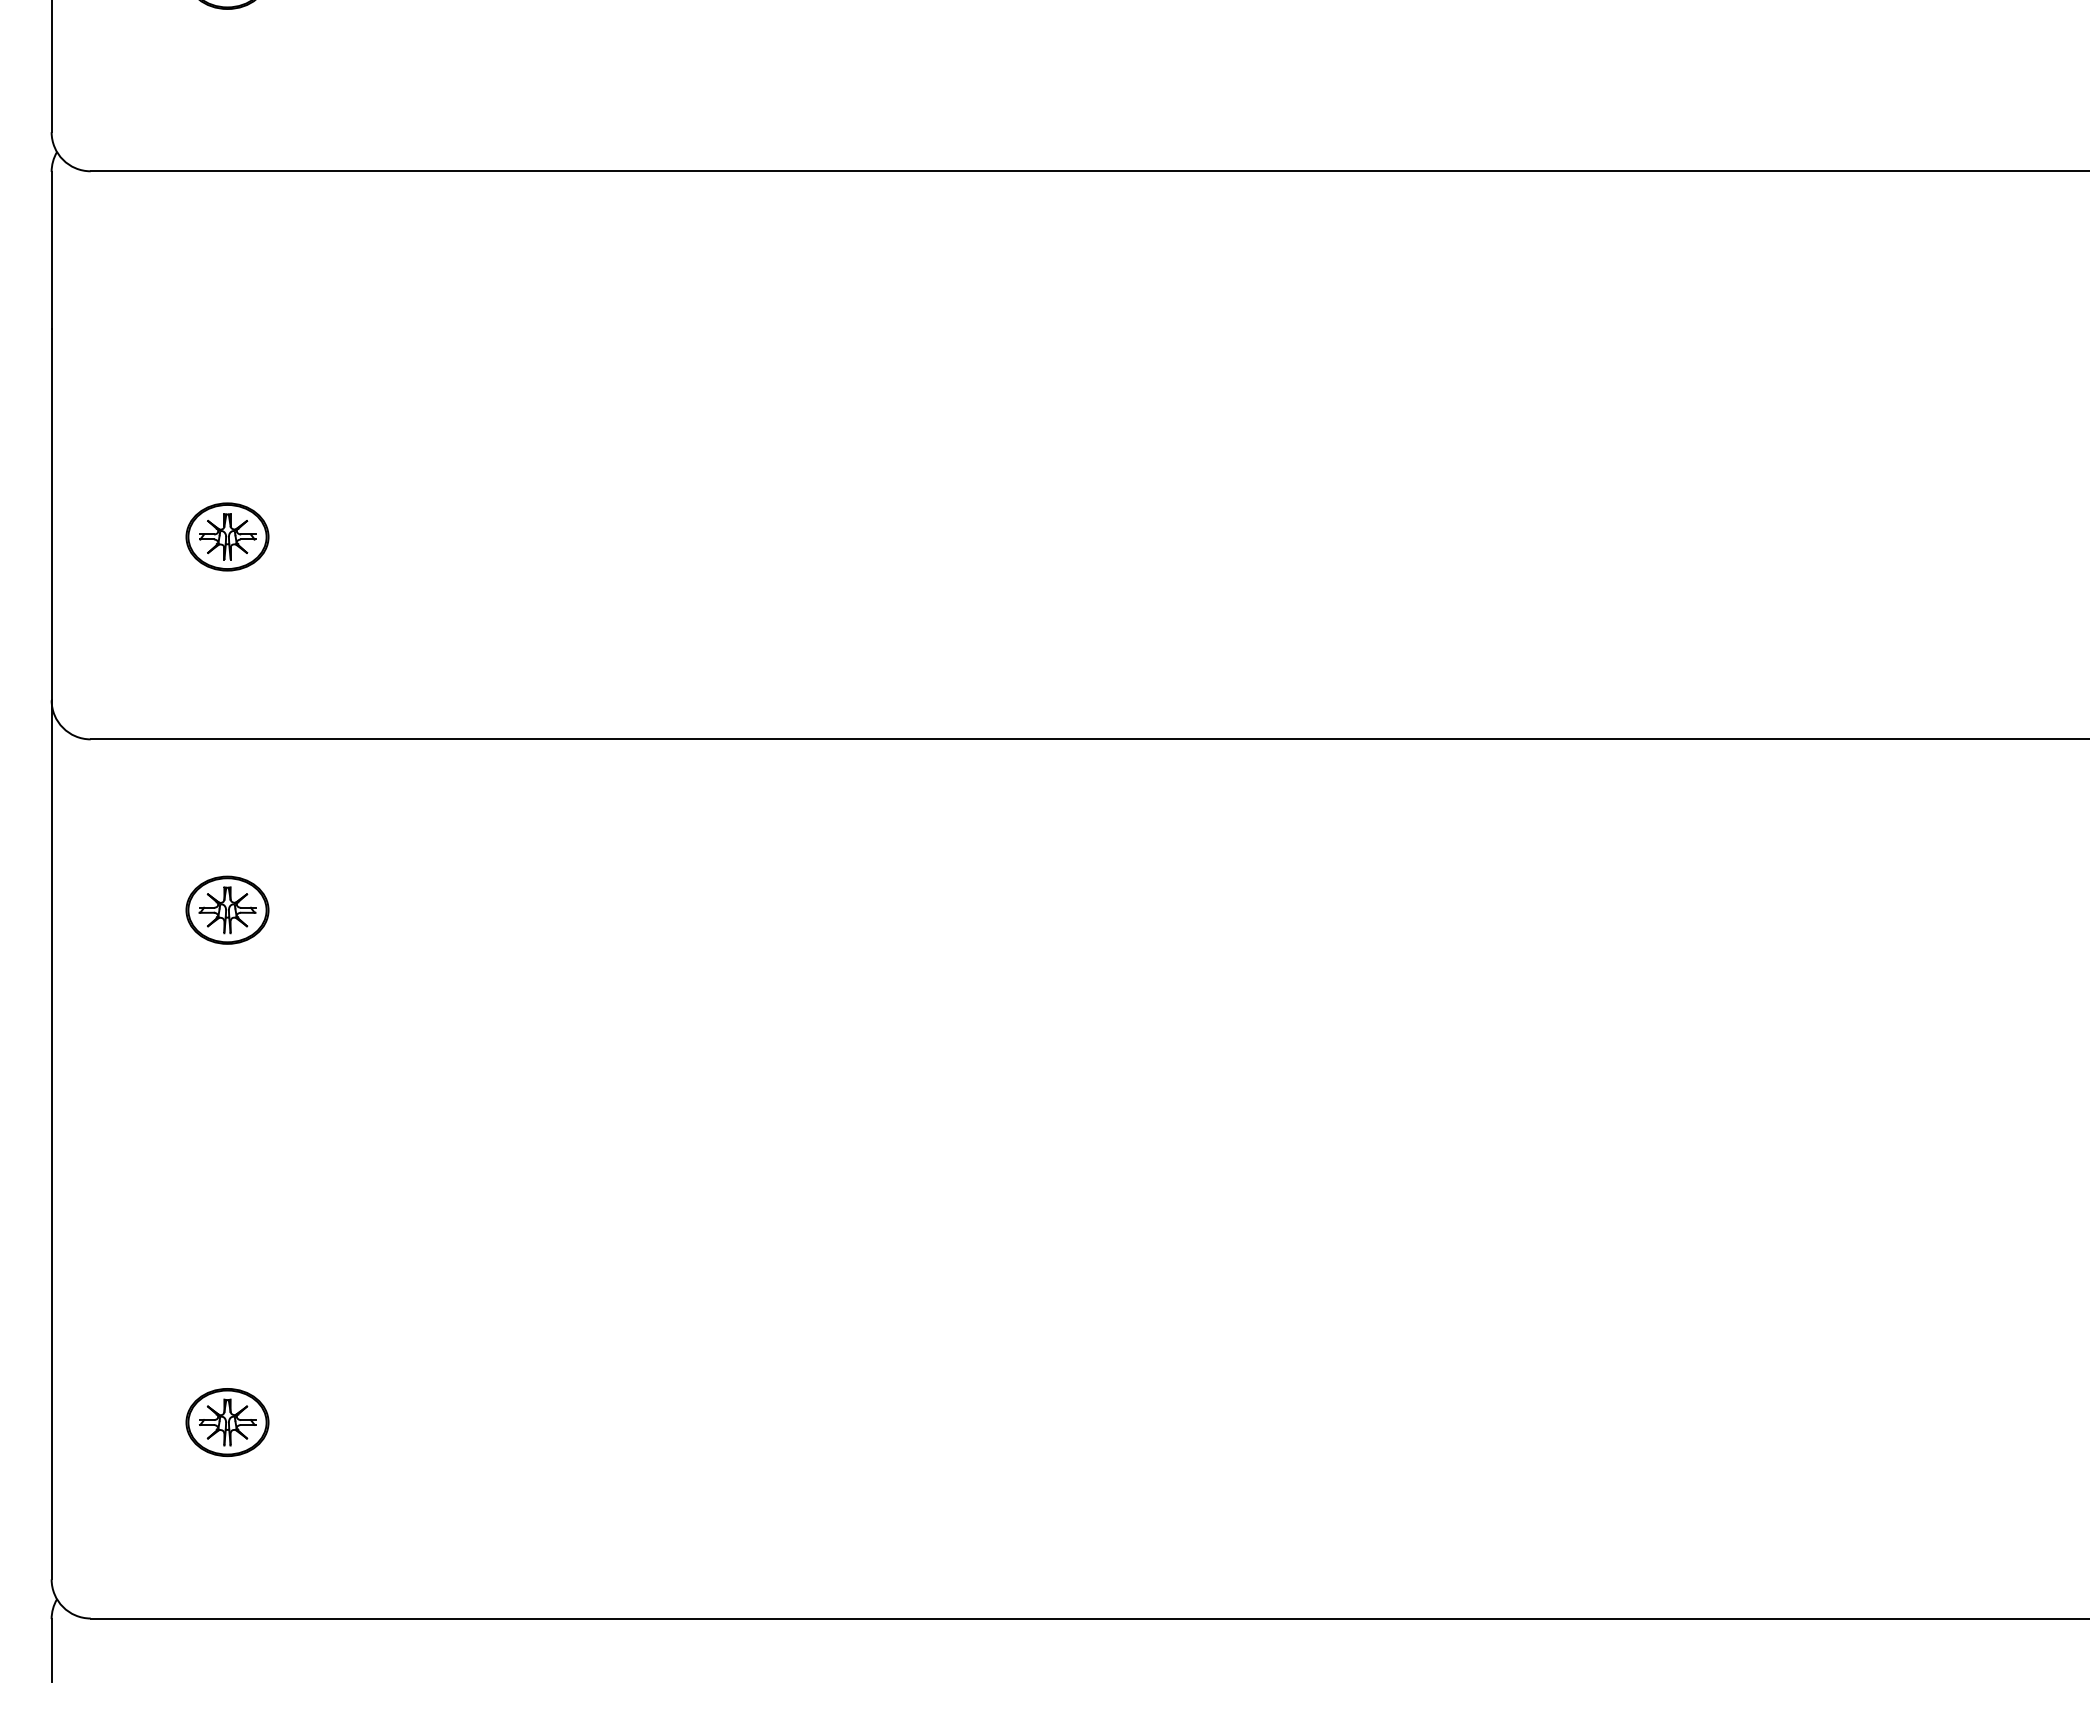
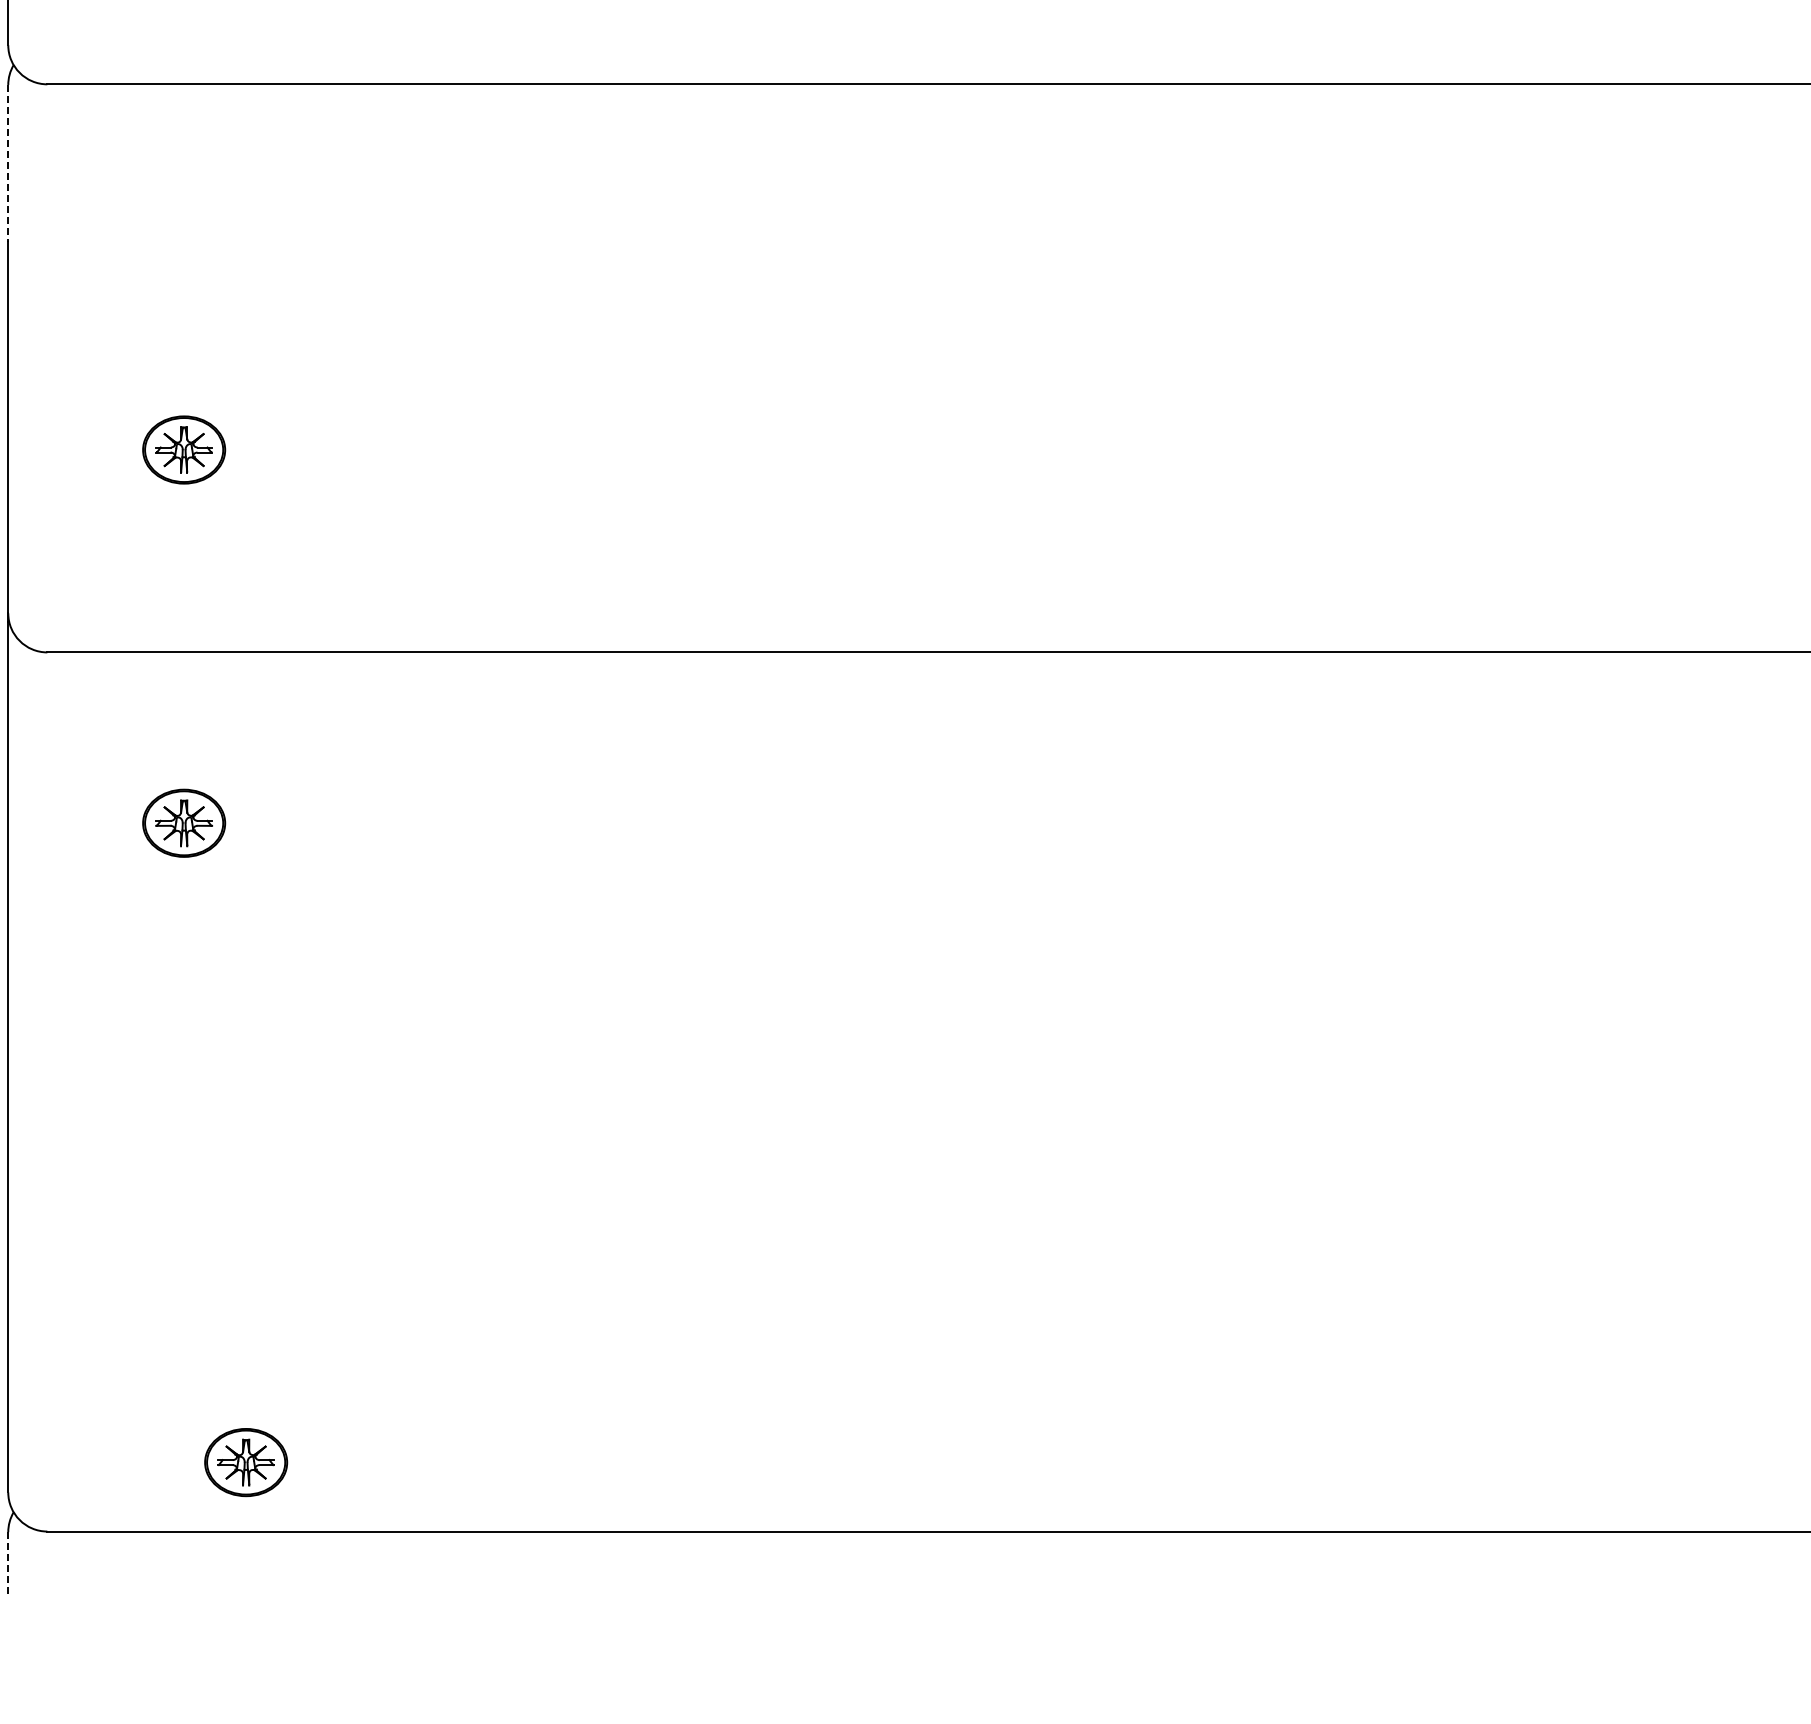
line: (51, 250) -> (8, 163), solid -> dashed
part: (227, 1422) -> (246, 1462), moved
line: (51, 1651) -> (8, 1564), solid -> dashed

